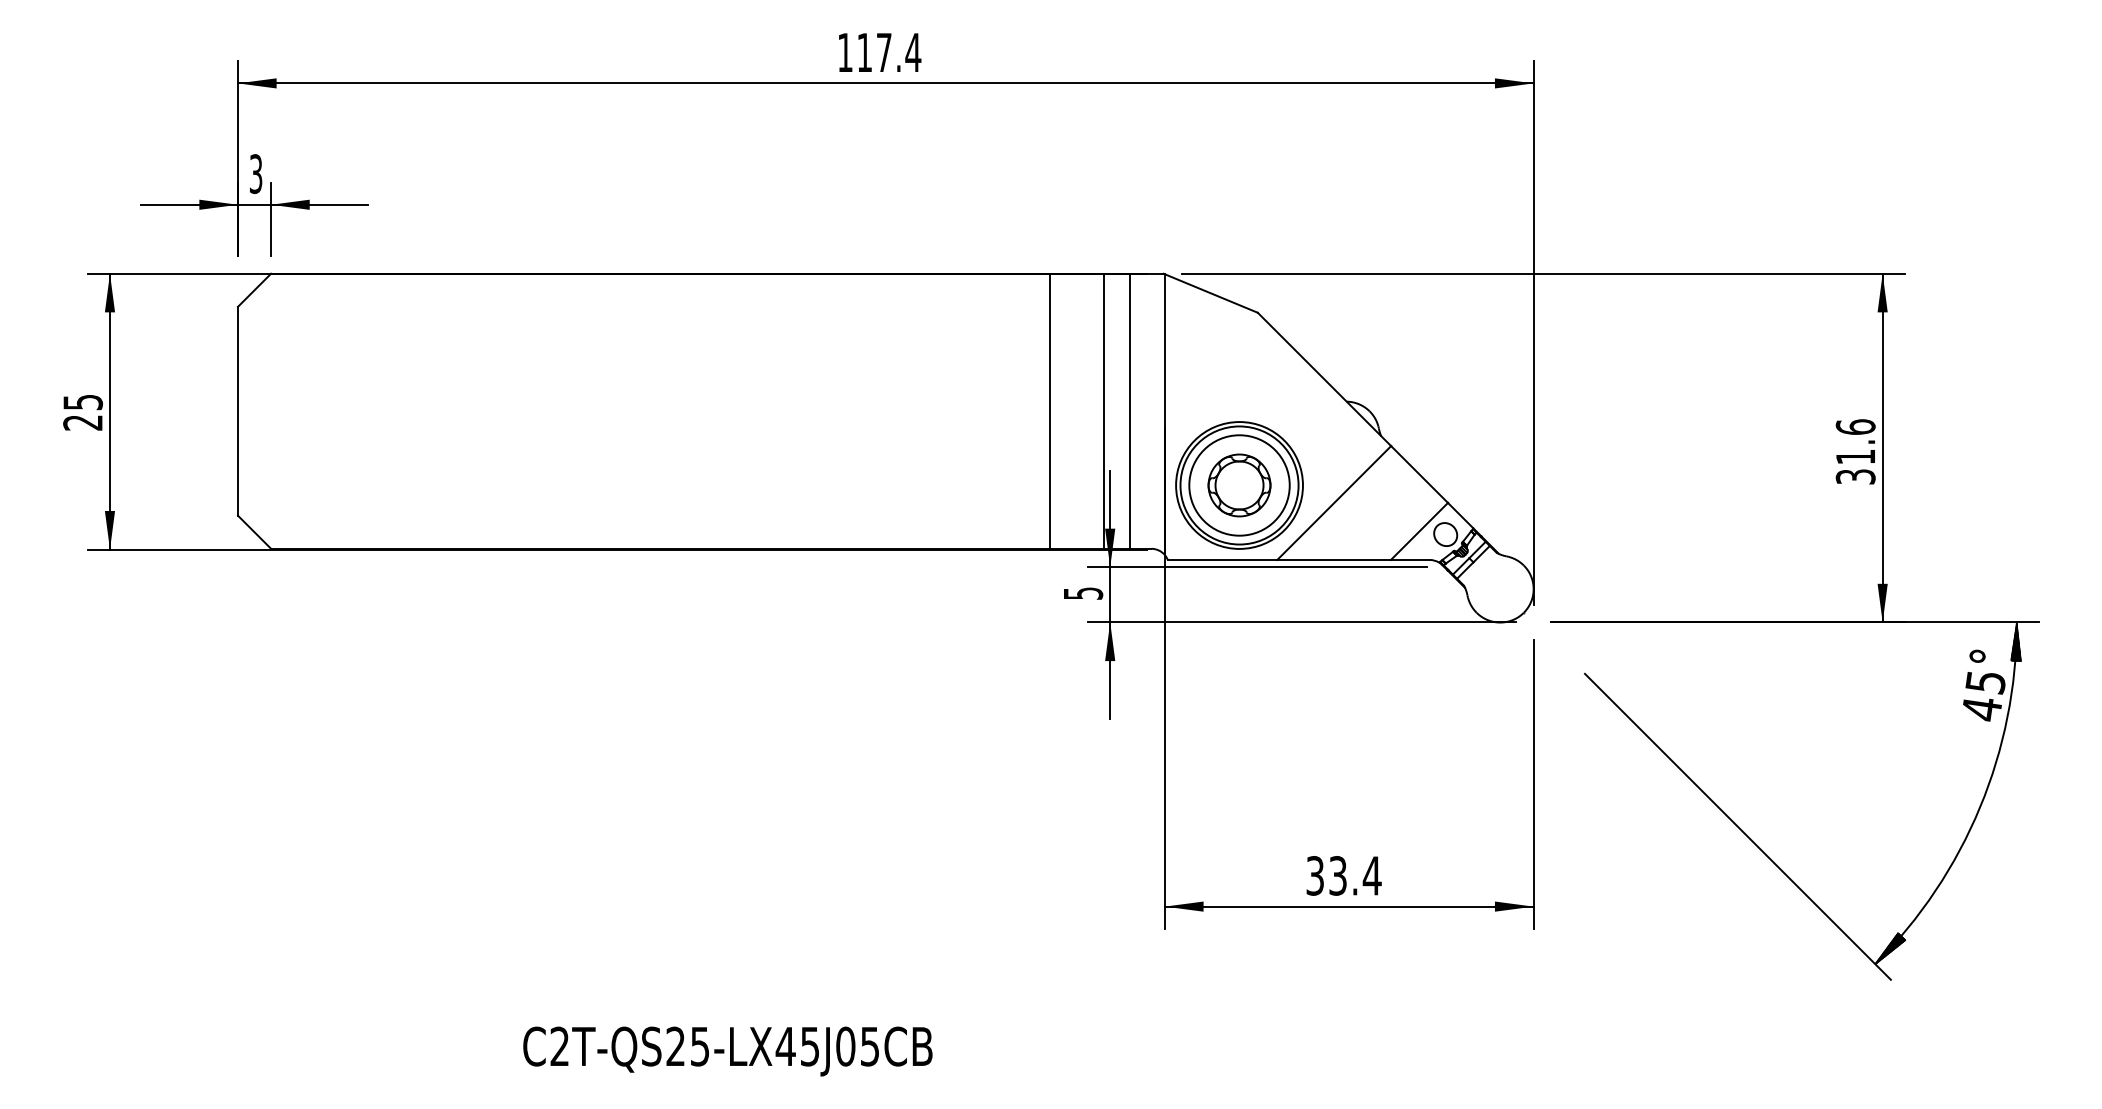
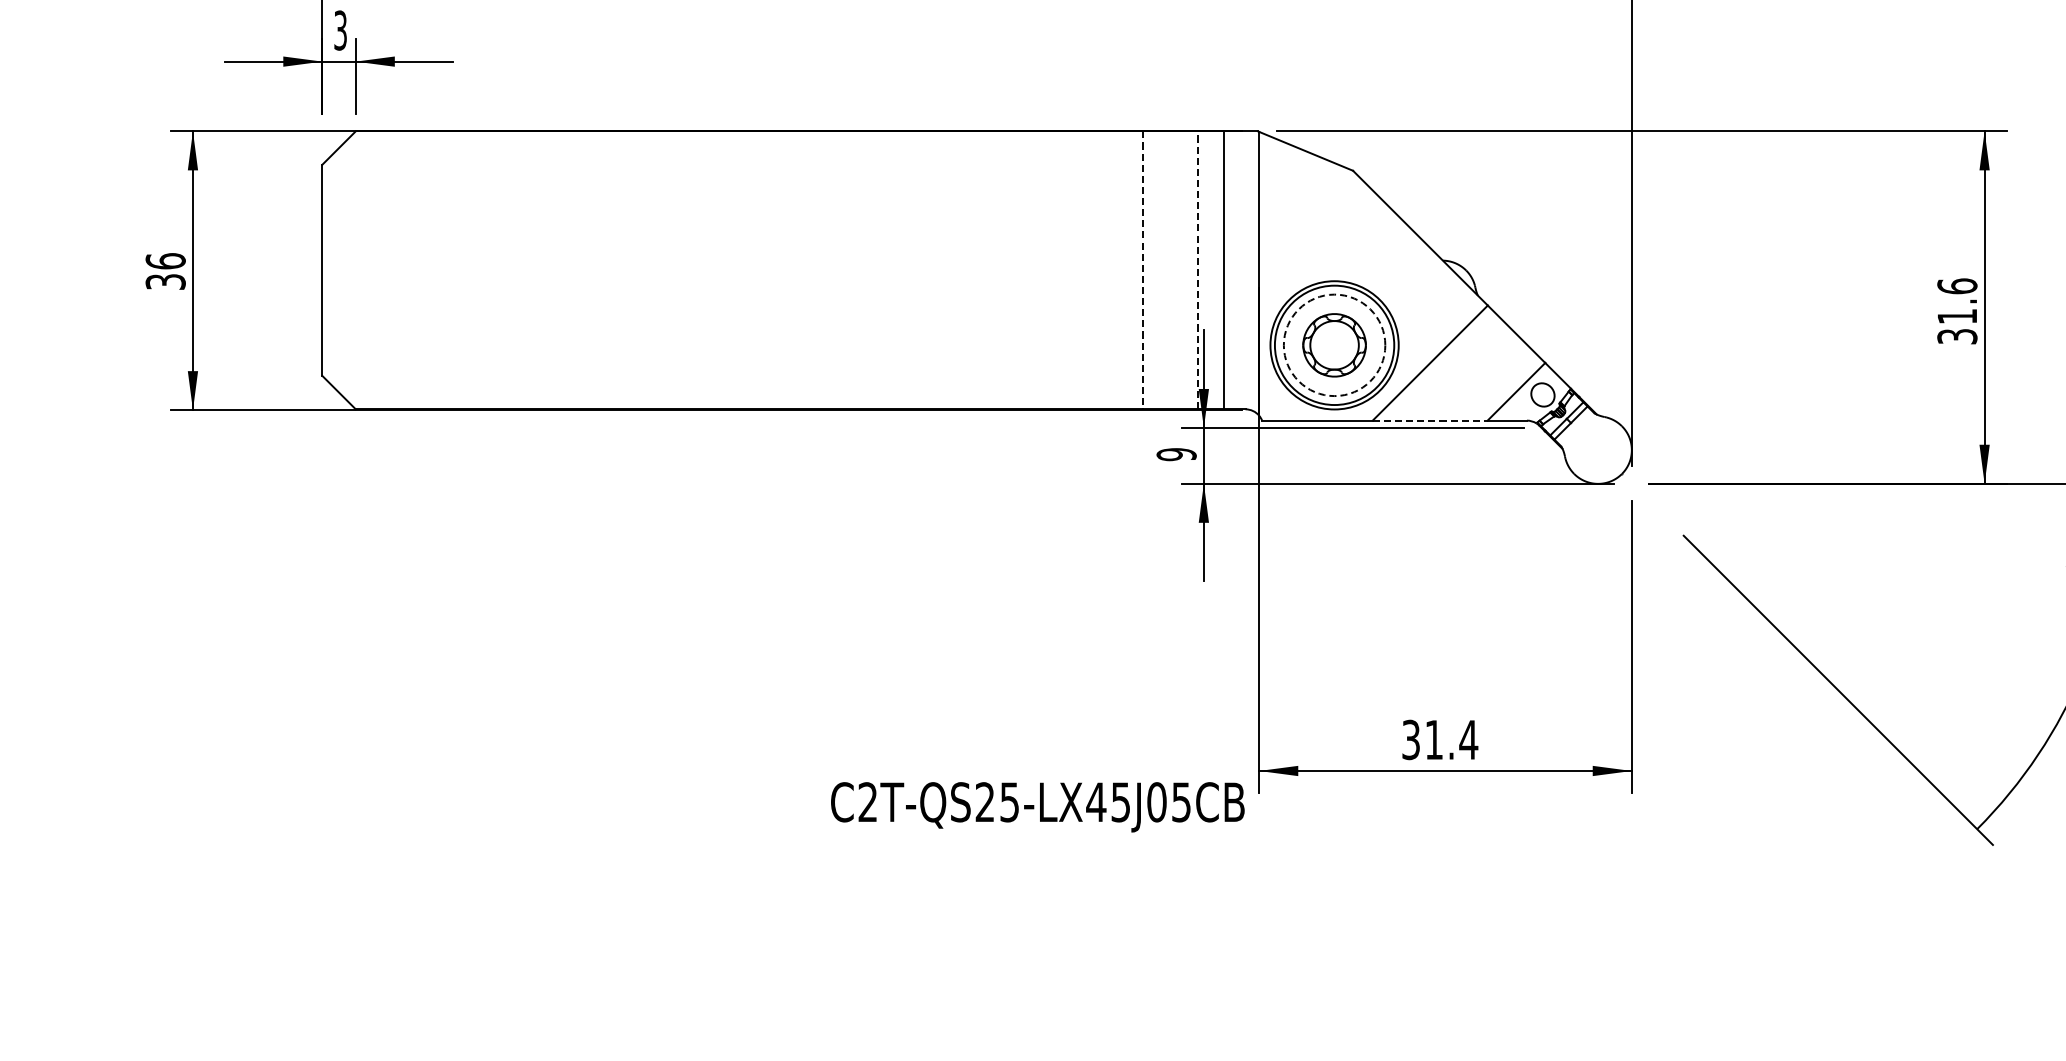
line: (1049, 411) -> (1142, 270), solid -> dashed
line: (1104, 411) -> (1198, 270), solid -> dashed
text: (83, 412) -> (166, 271), 25 -> 36
circle: (1239, 485) -> (1334, 345), solid -> dashed
line: (1334, 559) -> (1430, 420), solid -> dashed
text: (1083, 593) -> (1176, 454), 5 -> 9
text: (1337, 875) -> (1433, 739), 33.4 -> 31.4
hatch: (1890, 948) -> (1992, 813), removed
text: (727, 1051) -> (1037, 807), moved

